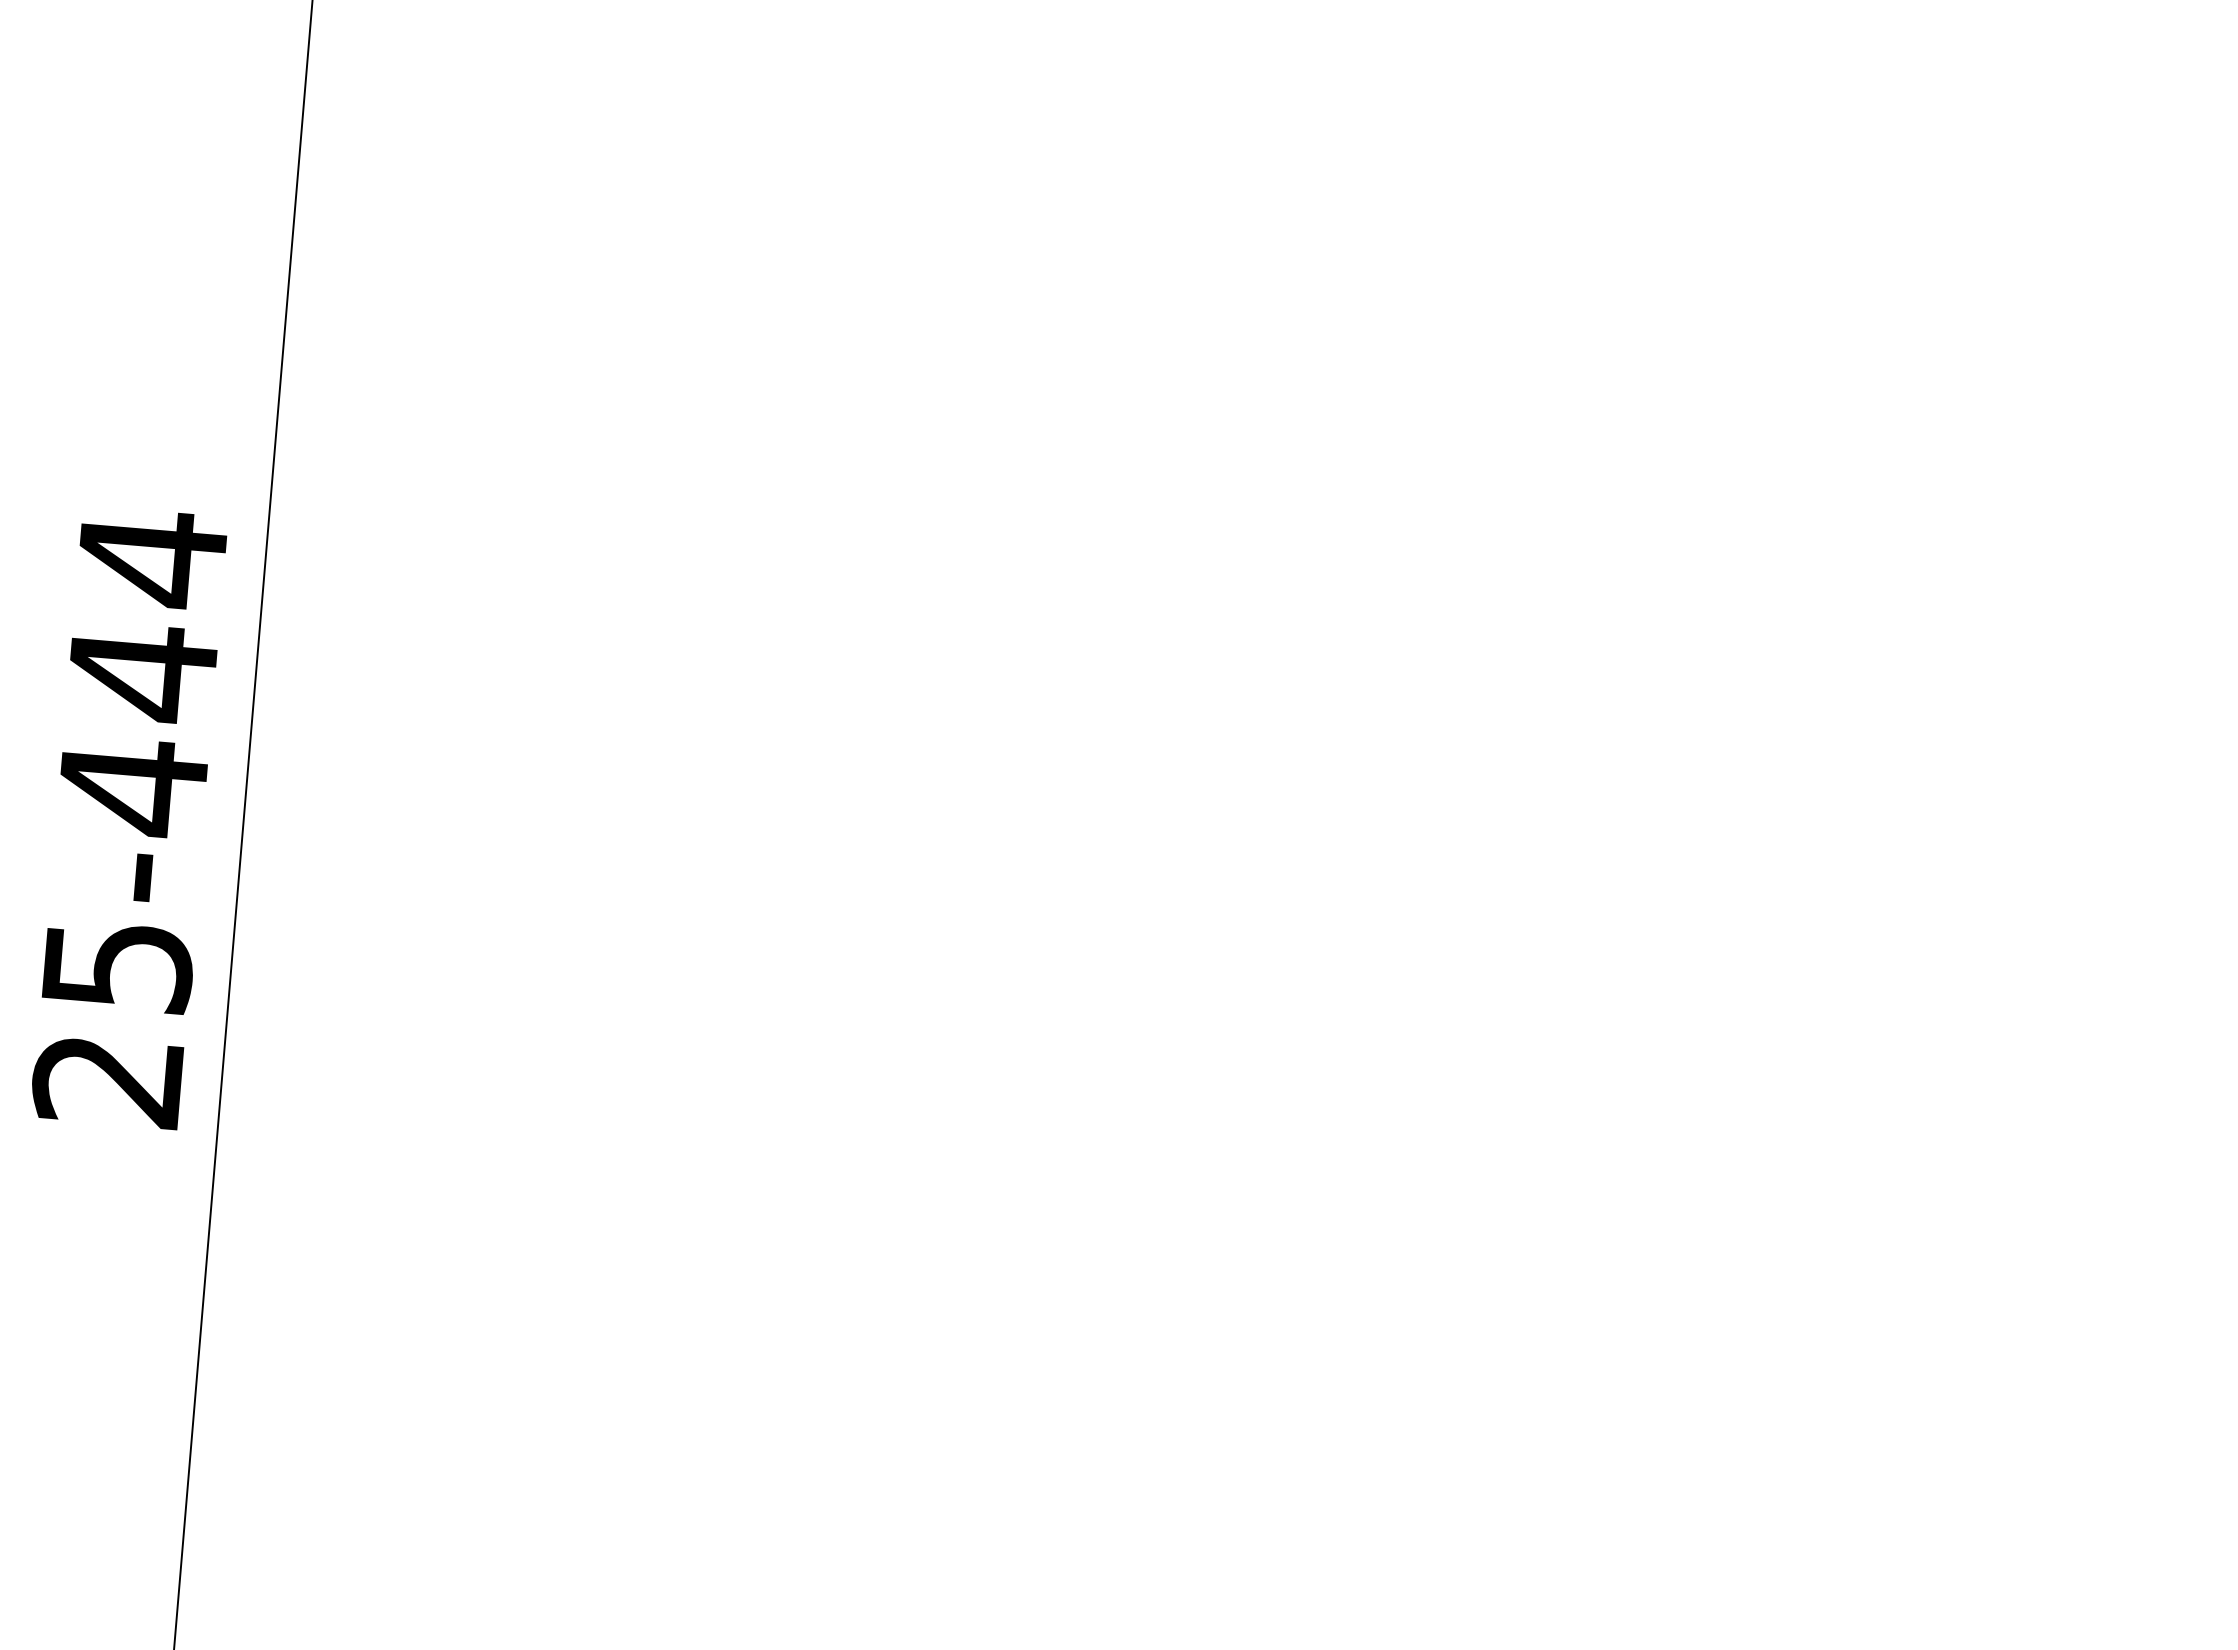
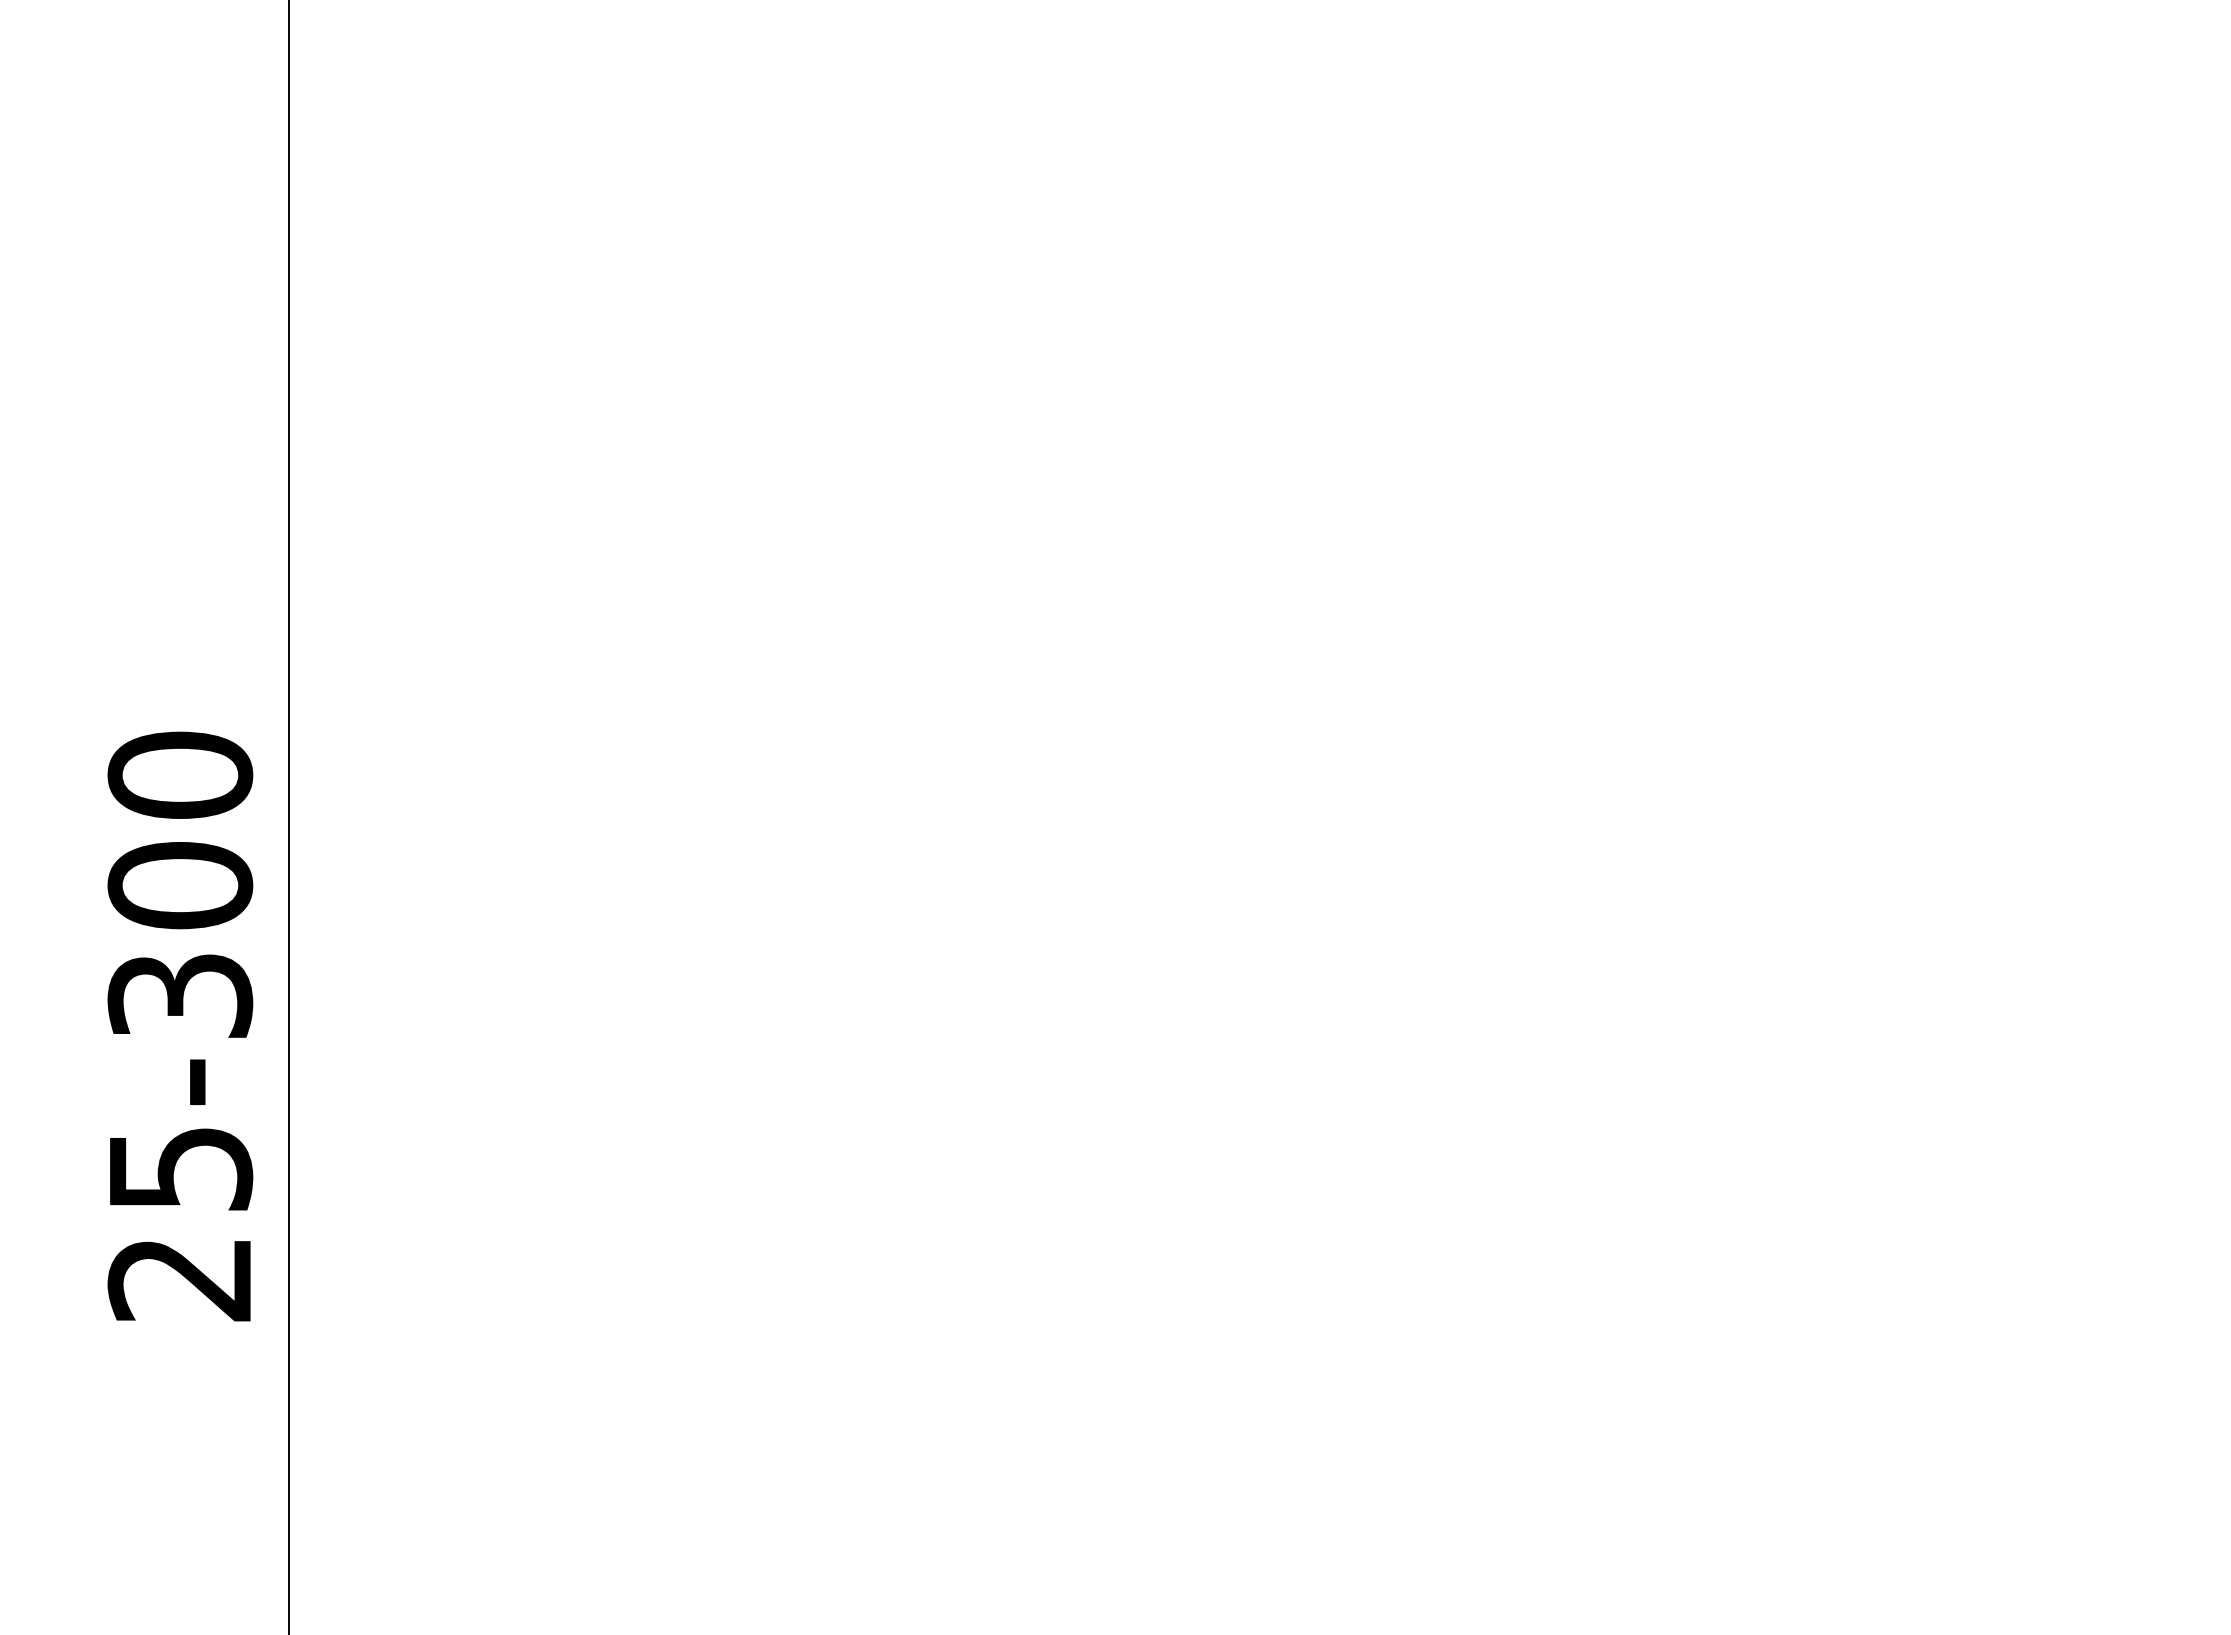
text: (142, 673) -> (180, 886), 25-444 -> 25-300

